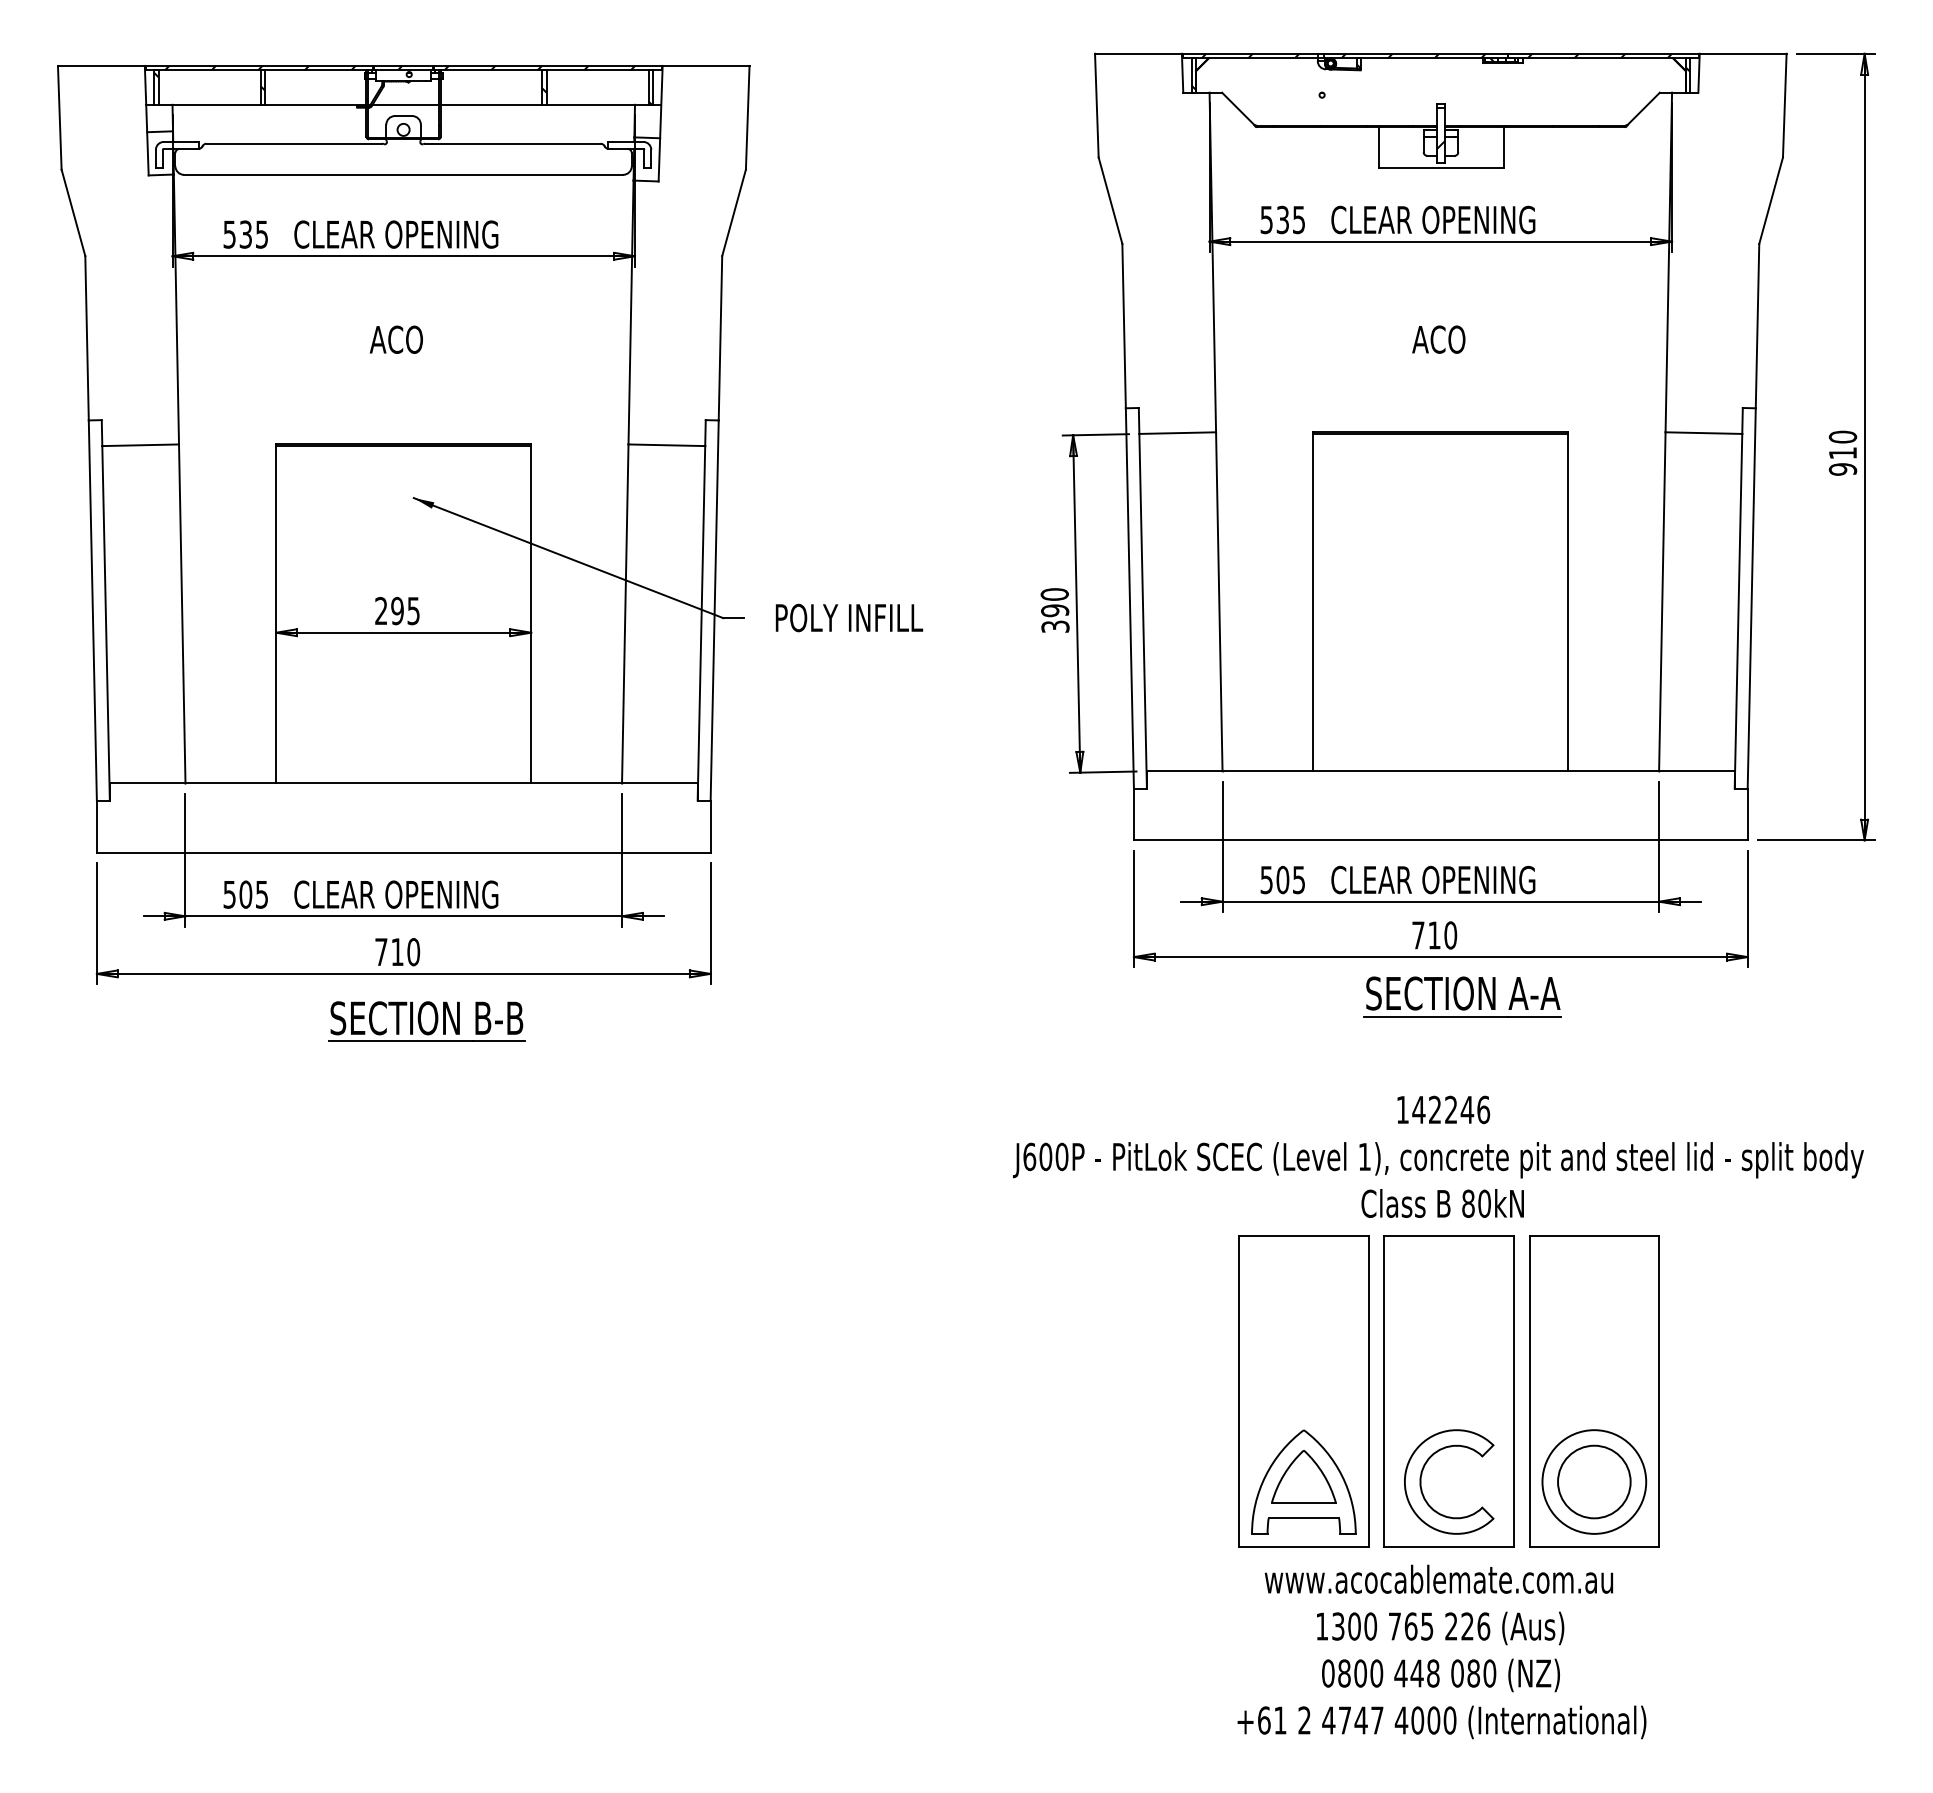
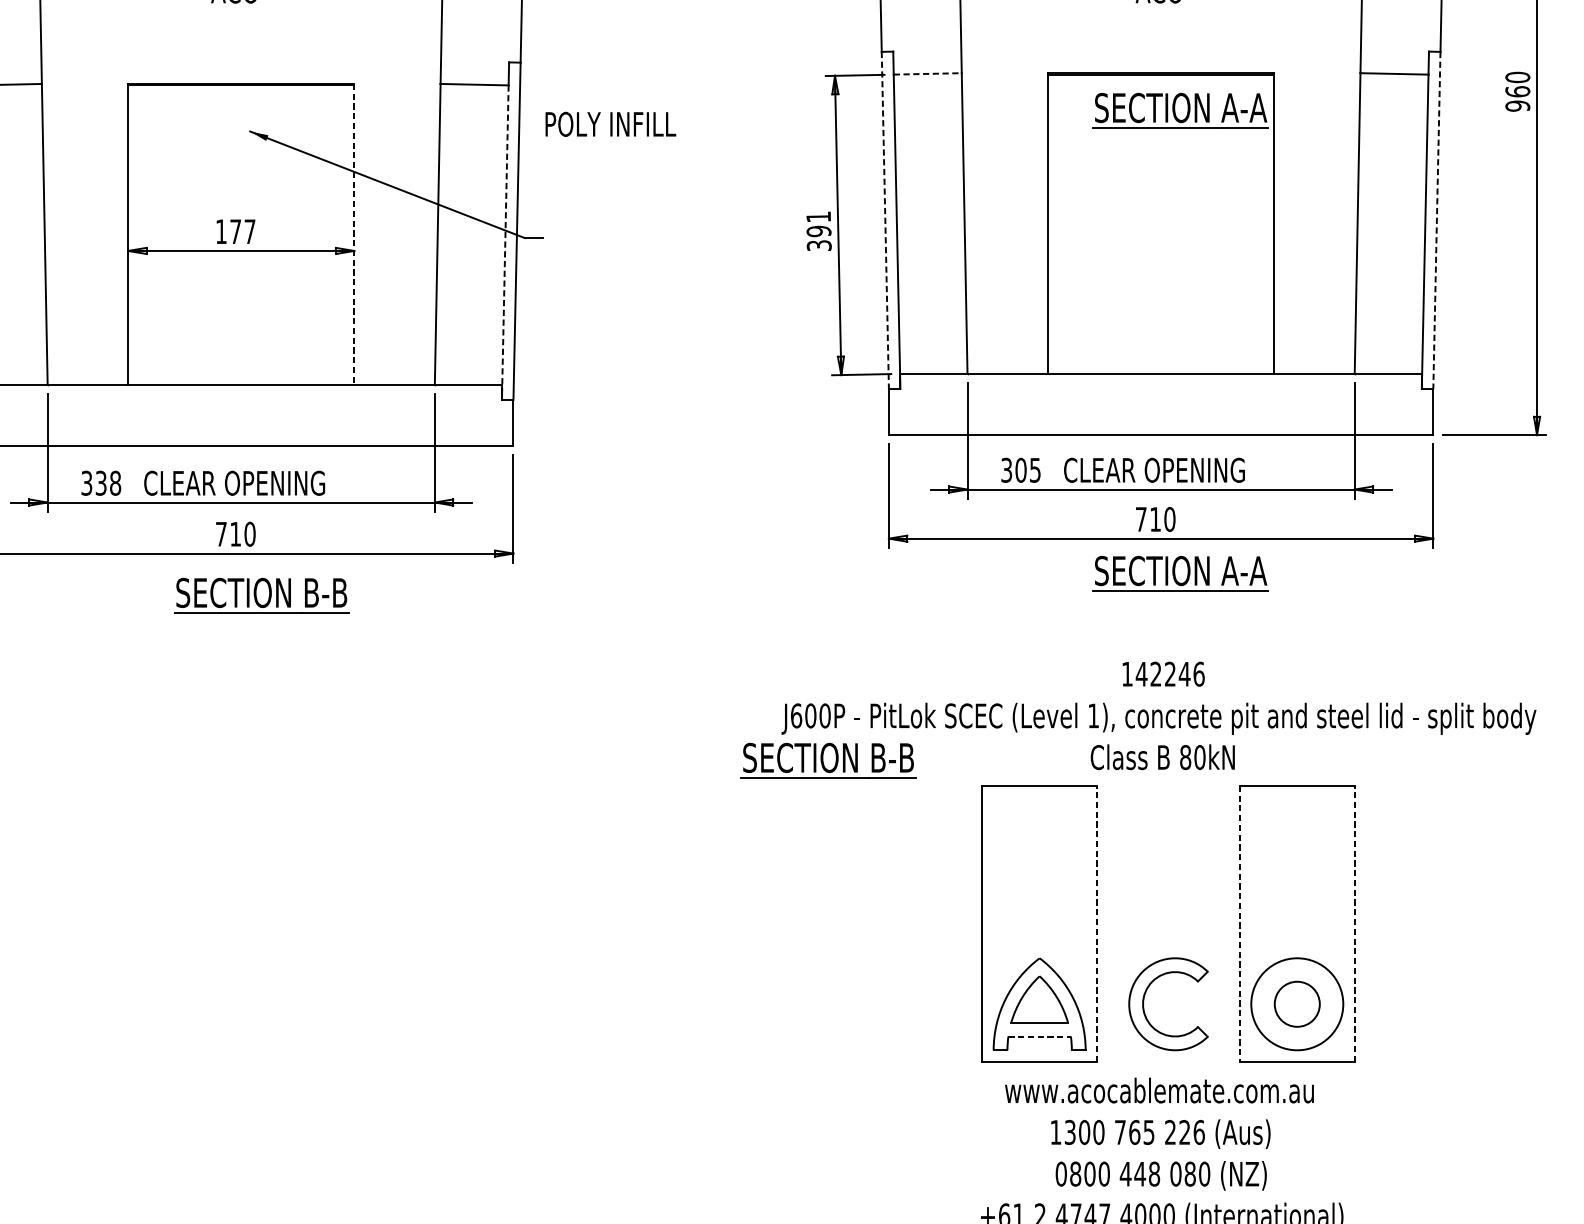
line: (1178, 433) -> (928, 74), solid -> dashed
text: (1842, 452) -> (1517, 91), 910 -> 960
part: (1462, 474) -> (1180, 110), added
text: (1054, 594) -> (818, 217), 390 -> 391
line: (1129, 598) -> (884, 220), solid -> dashed
line: (1751, 598) -> (1436, 220), solid -> dashed
text: (397, 610) -> (235, 231), 295 -> 177
line: (531, 614) -> (354, 234), solid -> dashed
text: (849, 617) -> (610, 123), moved
line: (701, 623) -> (505, 242), solid -> dashed
text: (1266, 879) -> (1006, 469), 505 -> 305
text: (246, 894) -> (101, 483), 505 -> 338
part: (1065, 1207) -> (828, 760), added
line: (1368, 1391) -> (1096, 923), solid -> dashed
part: (1448, 1391) -> (1167, 923), removed
line: (1529, 1391) -> (1239, 923), solid -> dashed
line: (1659, 1391) -> (1355, 923), solid -> dashed
circle: (1594, 1481) -> (1297, 1003), size x0.7
line: (1304, 1518) -> (1040, 1036), solid -> dashed

